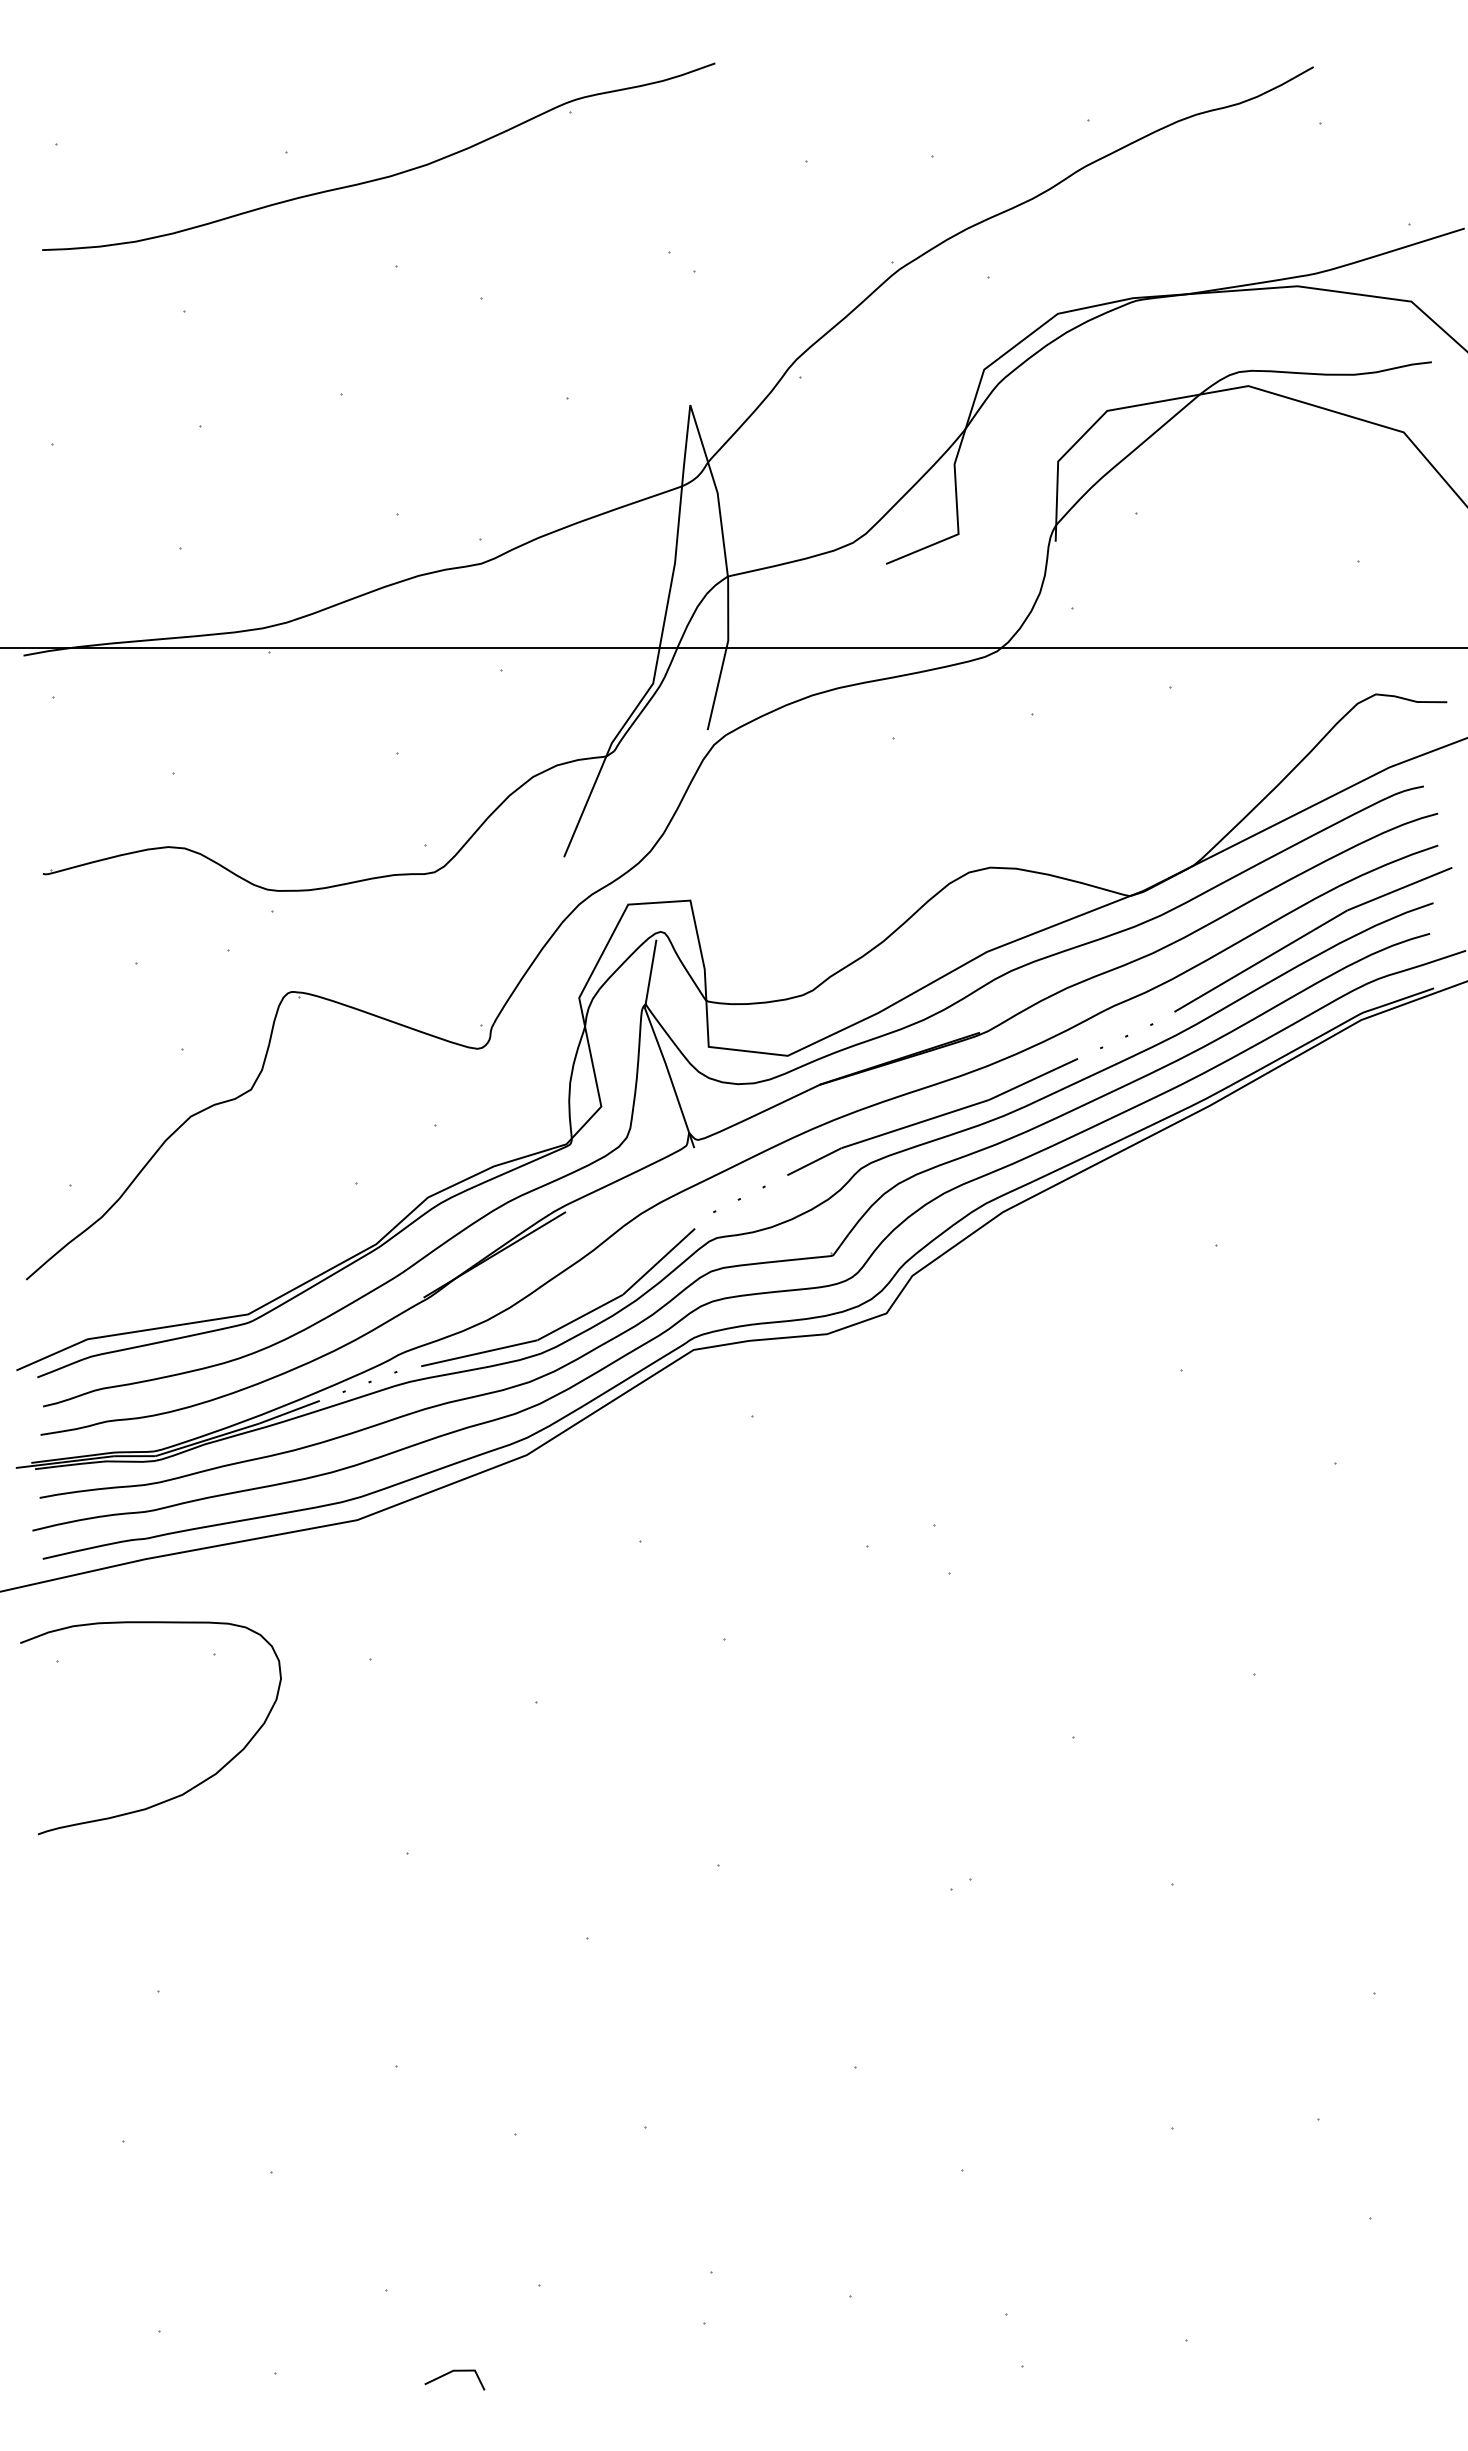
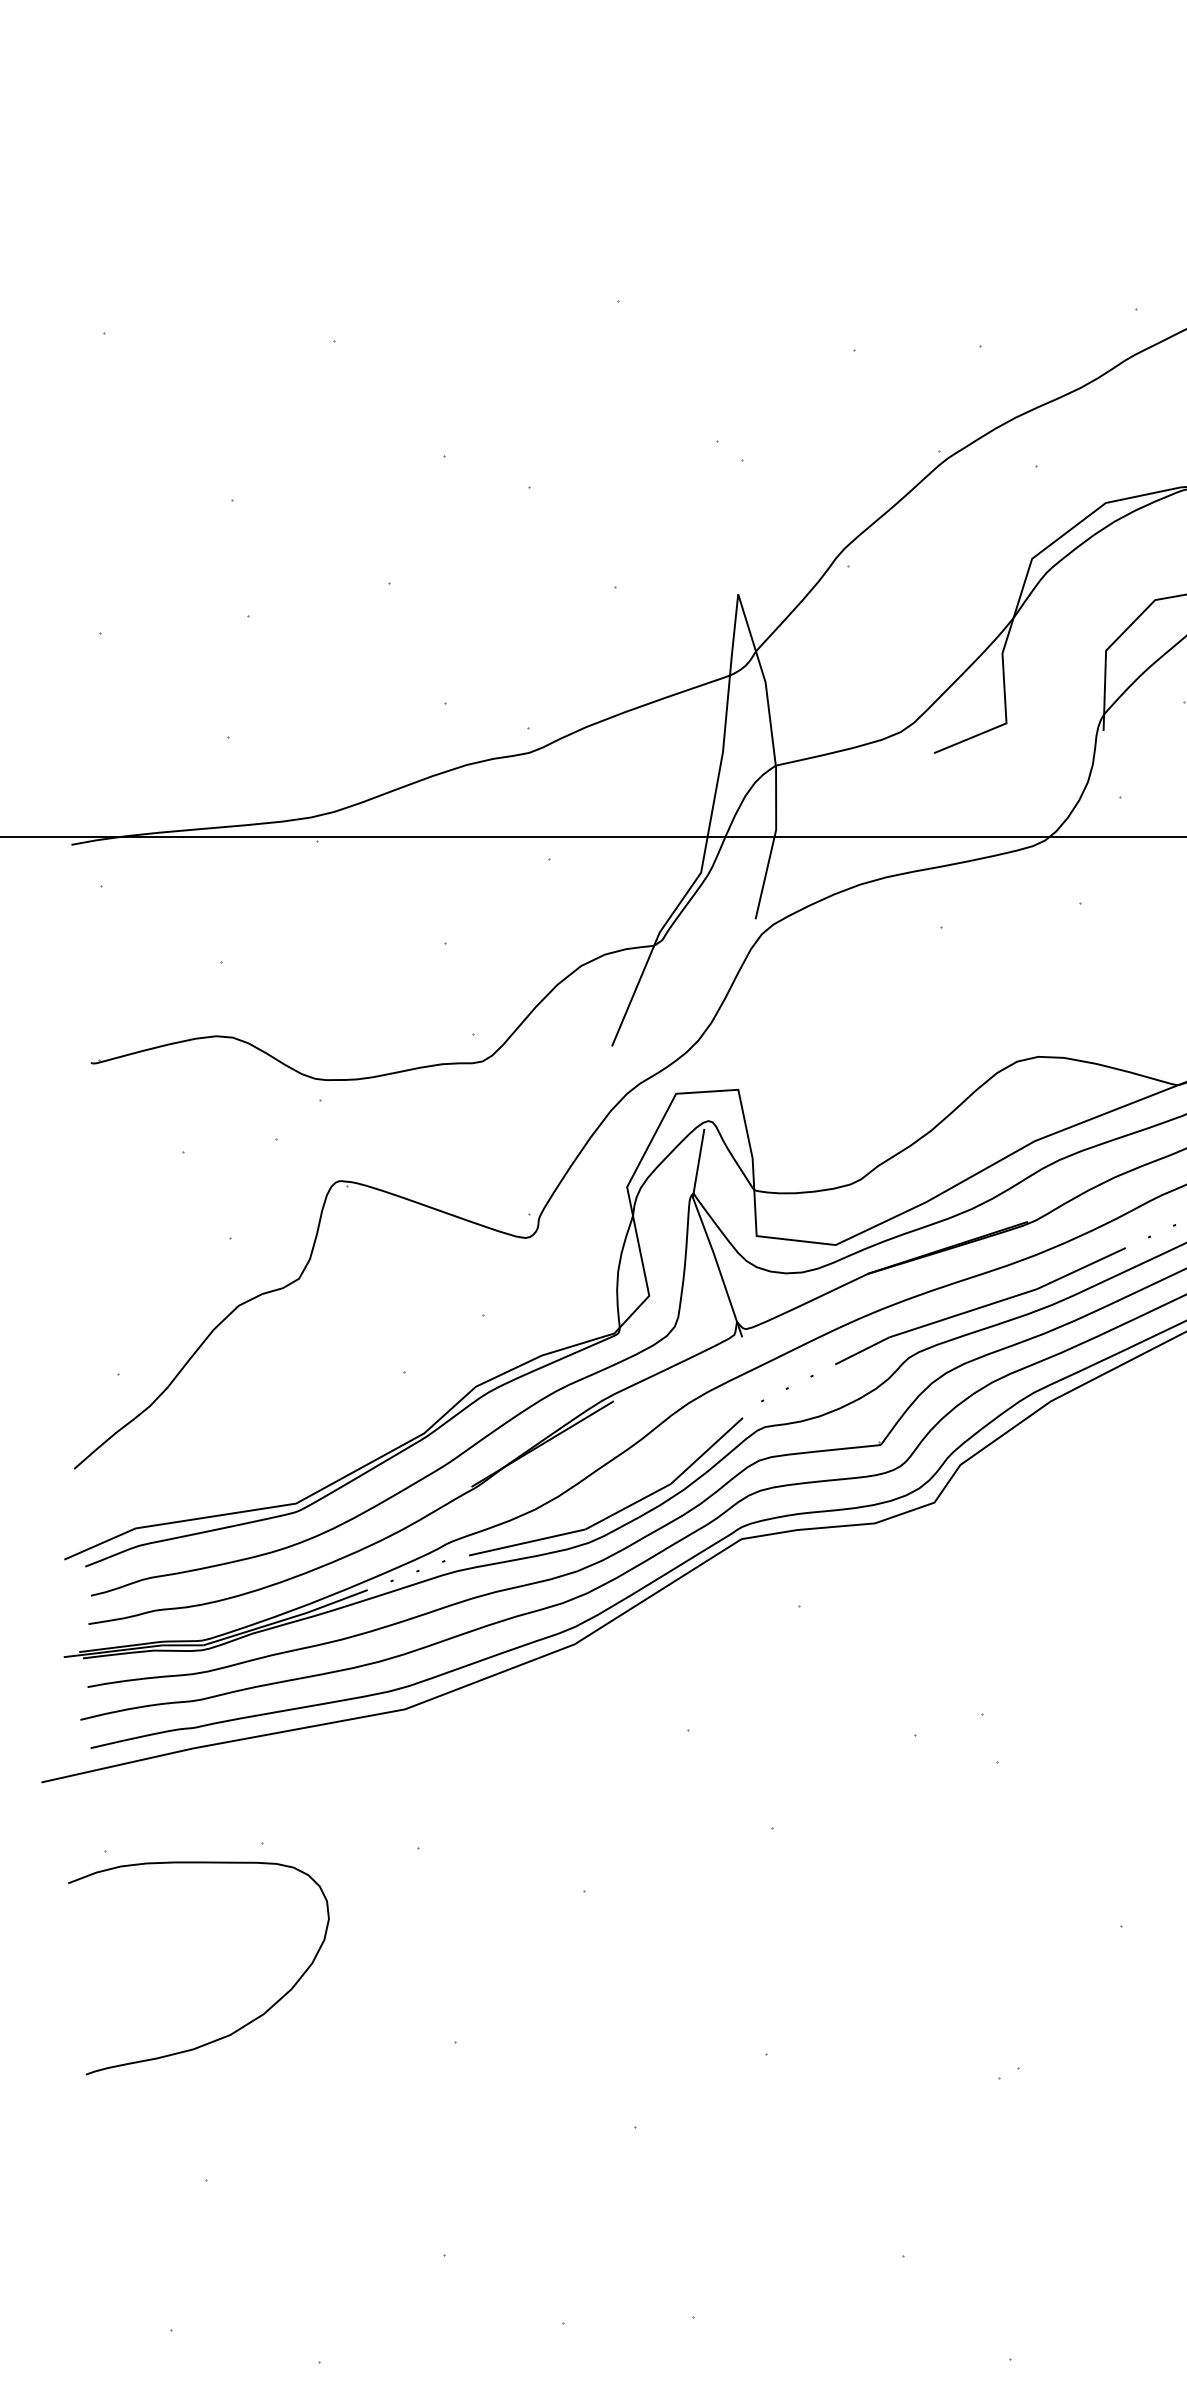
curve: (384, 176) -> (432, 365), removed
curve: (188, 1789) -> (236, 2029), moved

